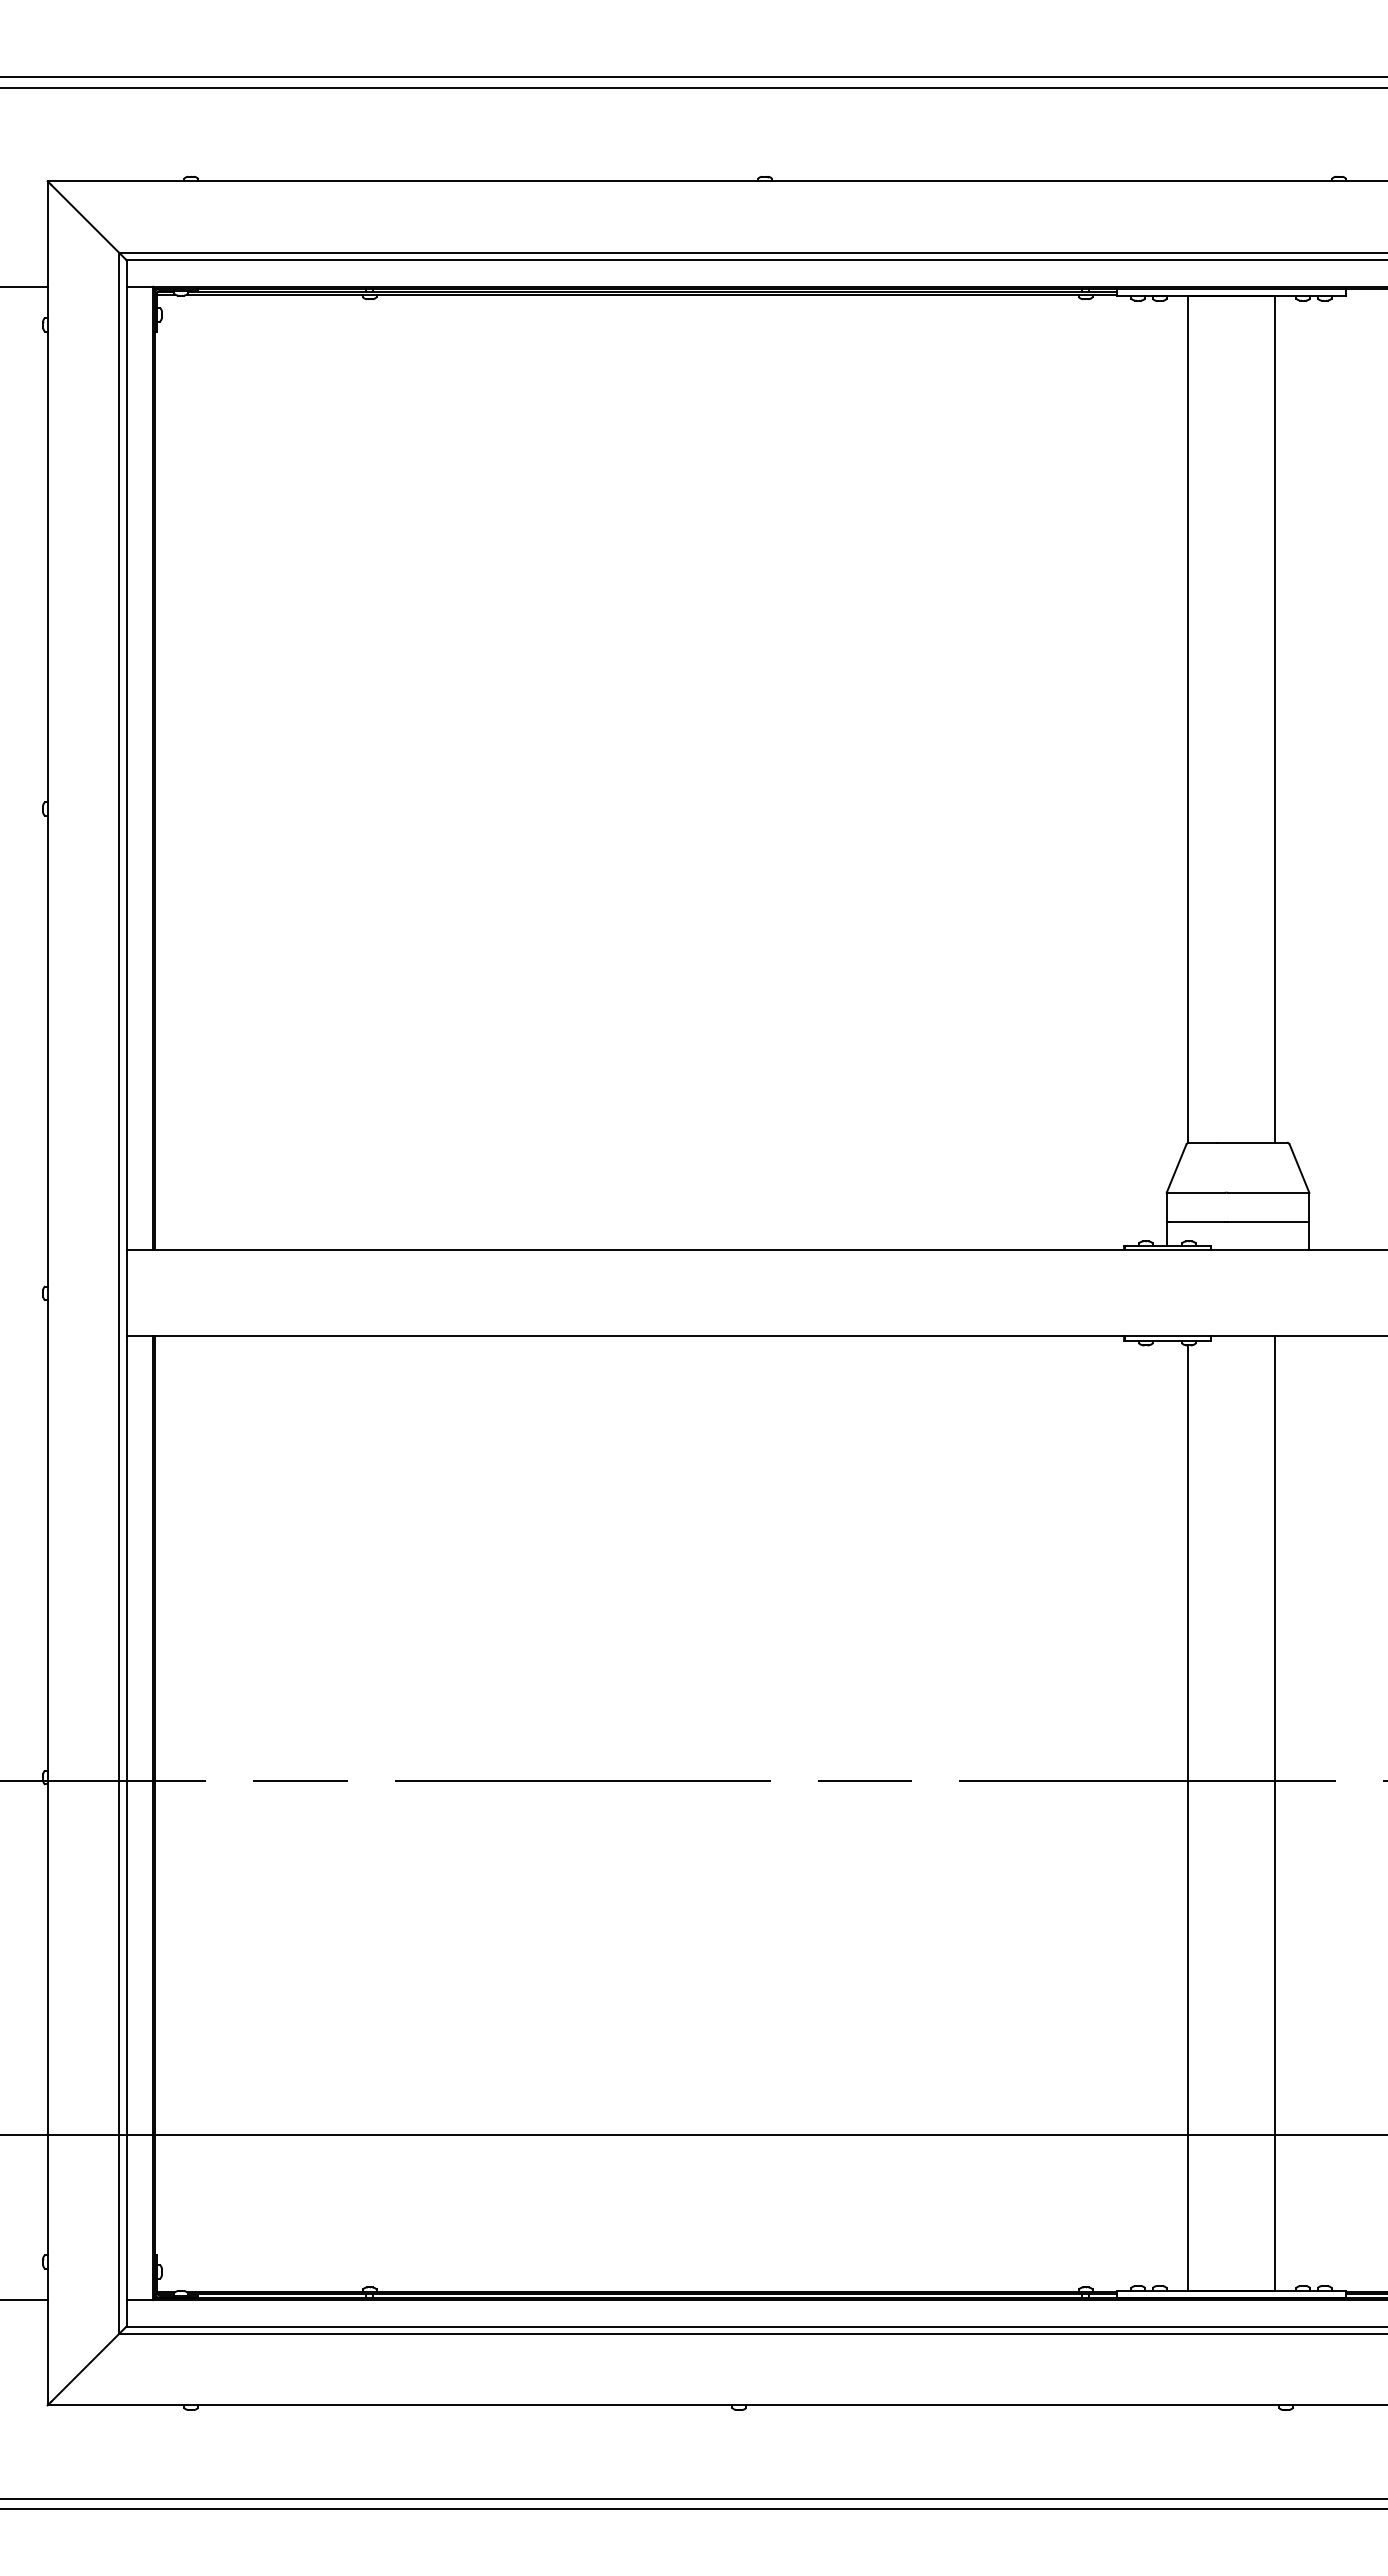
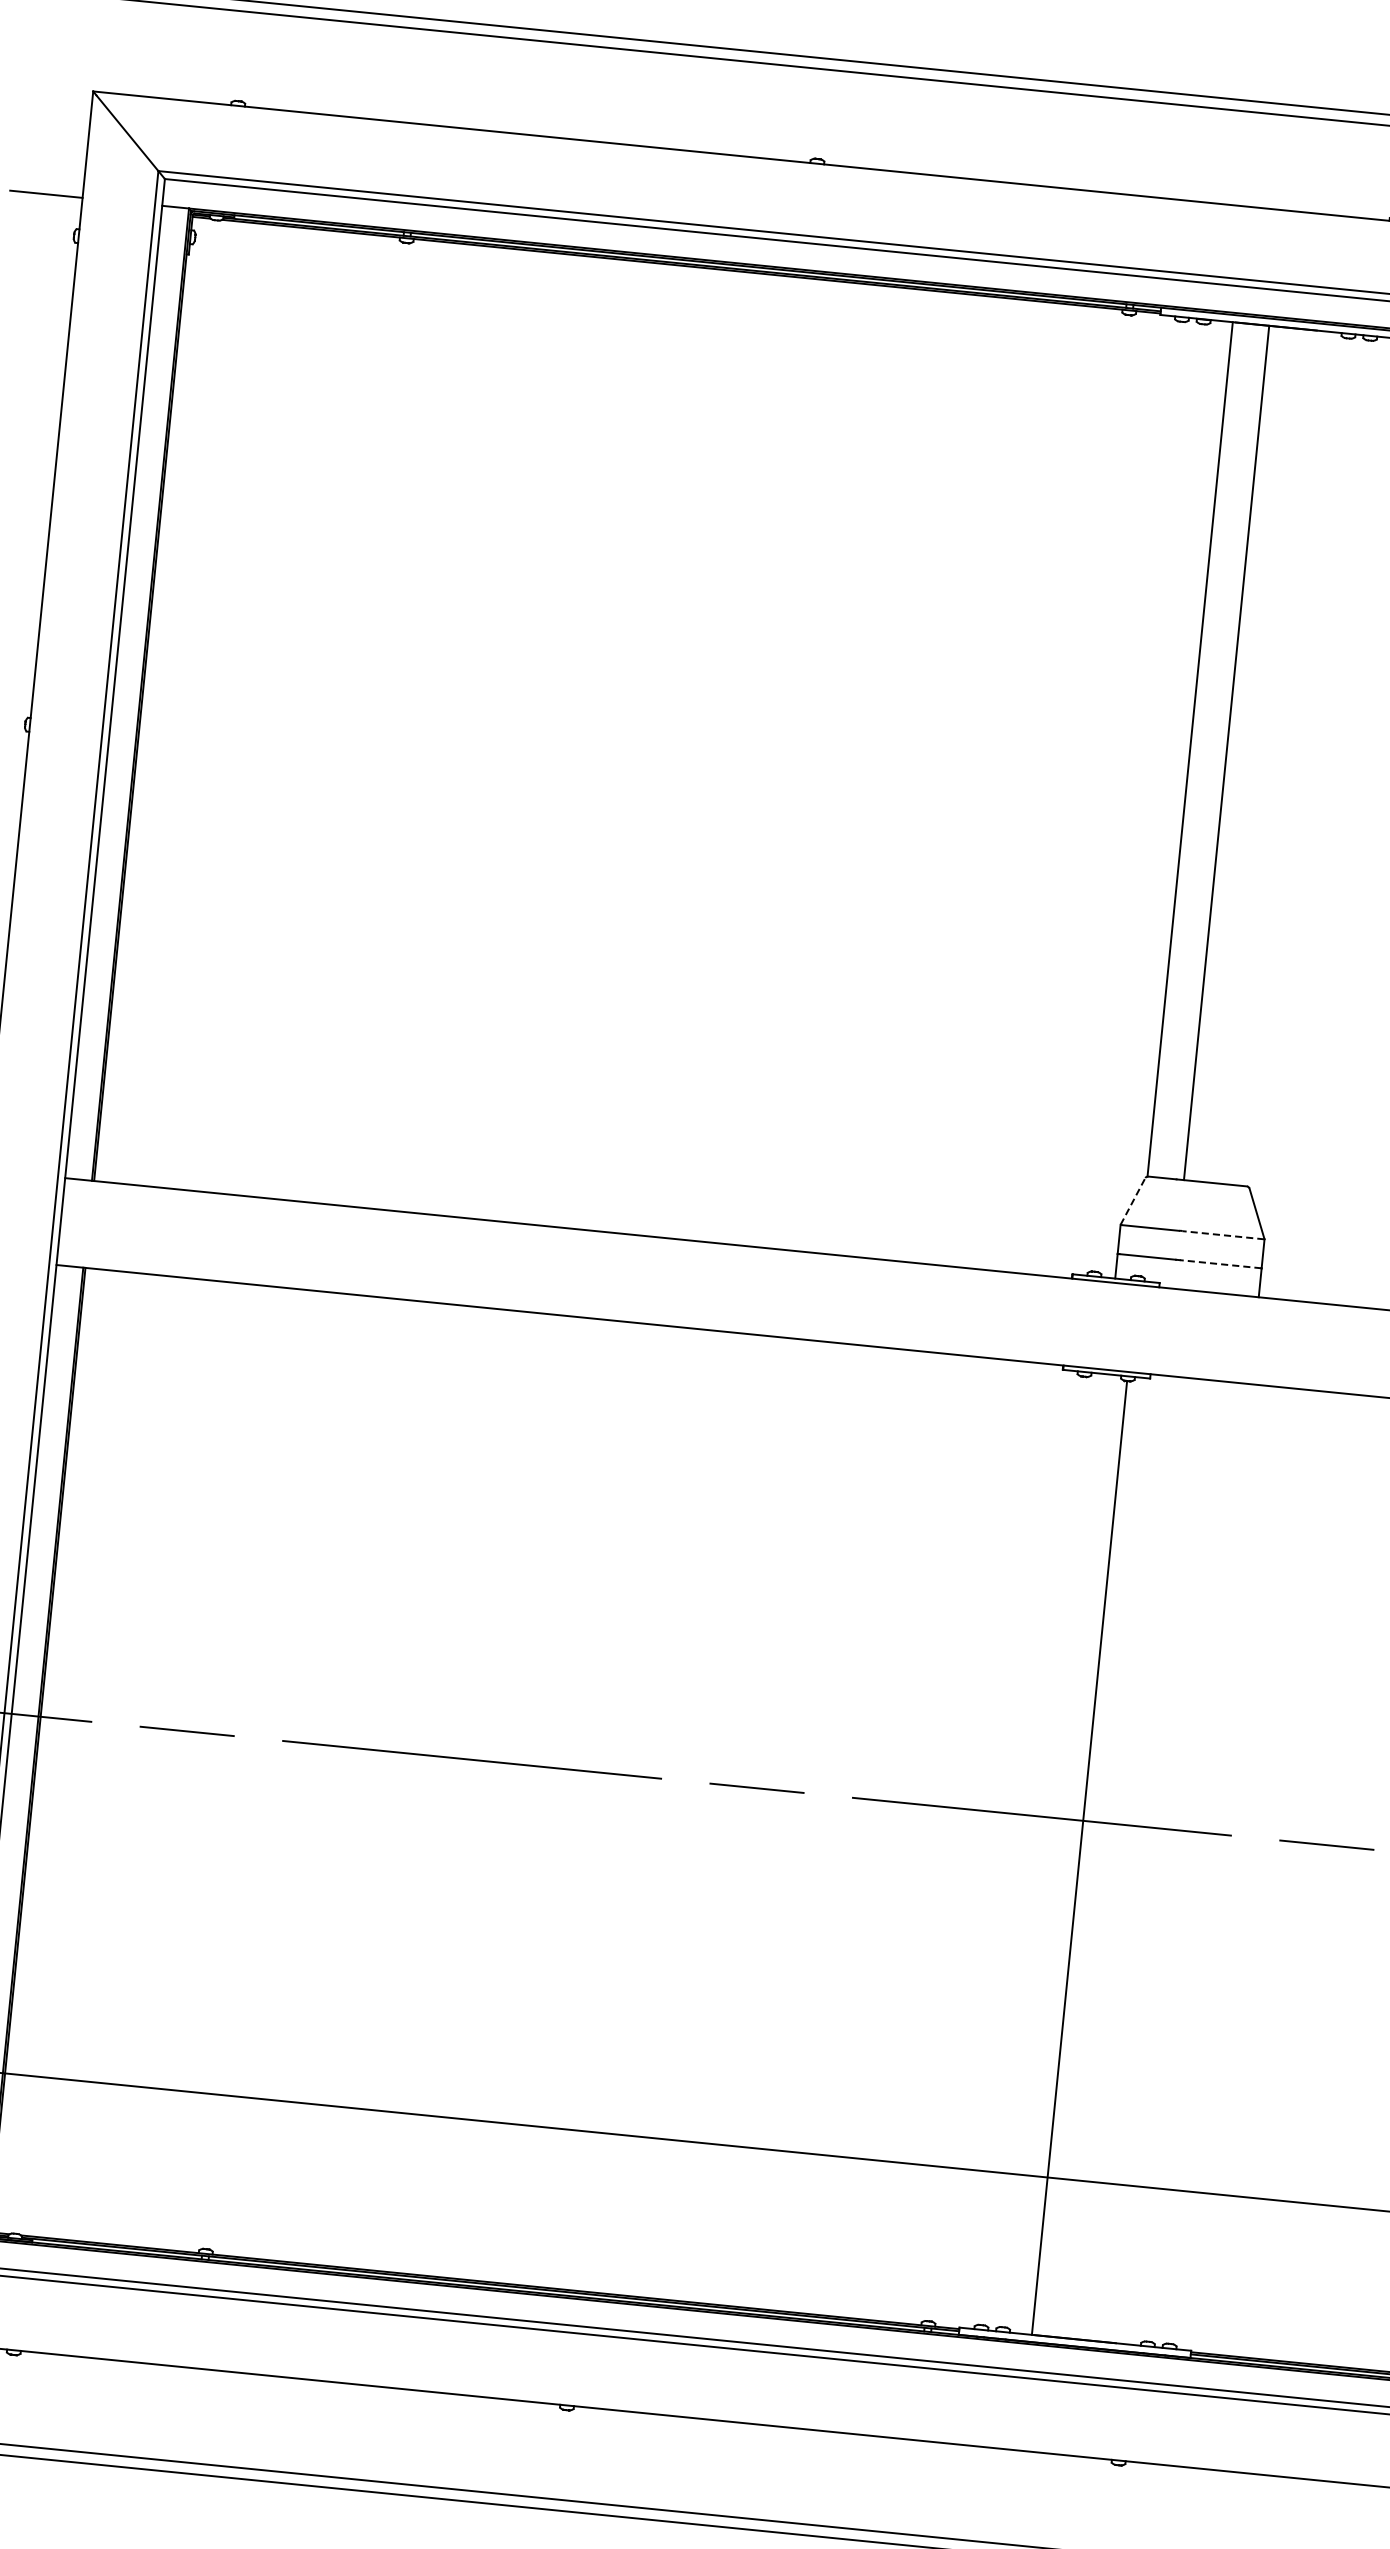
line: (1274, 719) -> (1226, 753), moved
line: (1176, 1168) -> (1132, 1201), solid -> dashed
line: (1268, 1192) -> (1223, 1234), solid -> dashed
line: (1268, 1221) -> (1220, 1264), solid -> dashed
line: (1274, 1813) -> (1166, 1862), removed

